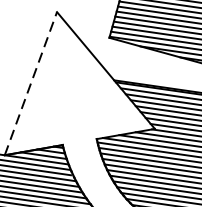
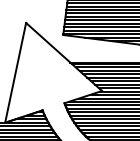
line: (30, 83) -> (15, 72), dashed -> solid

